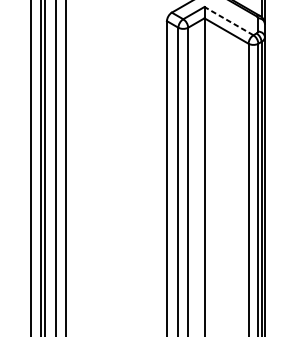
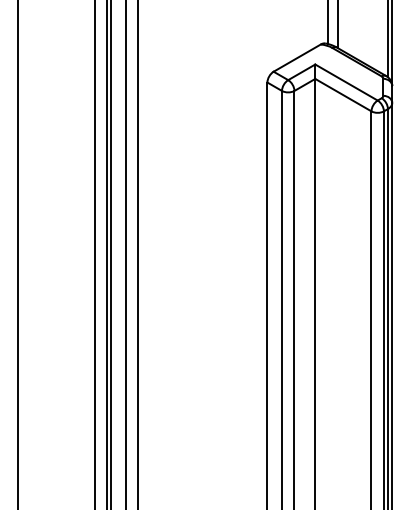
line: (228, 21) -> (346, 82), dashed -> solid

